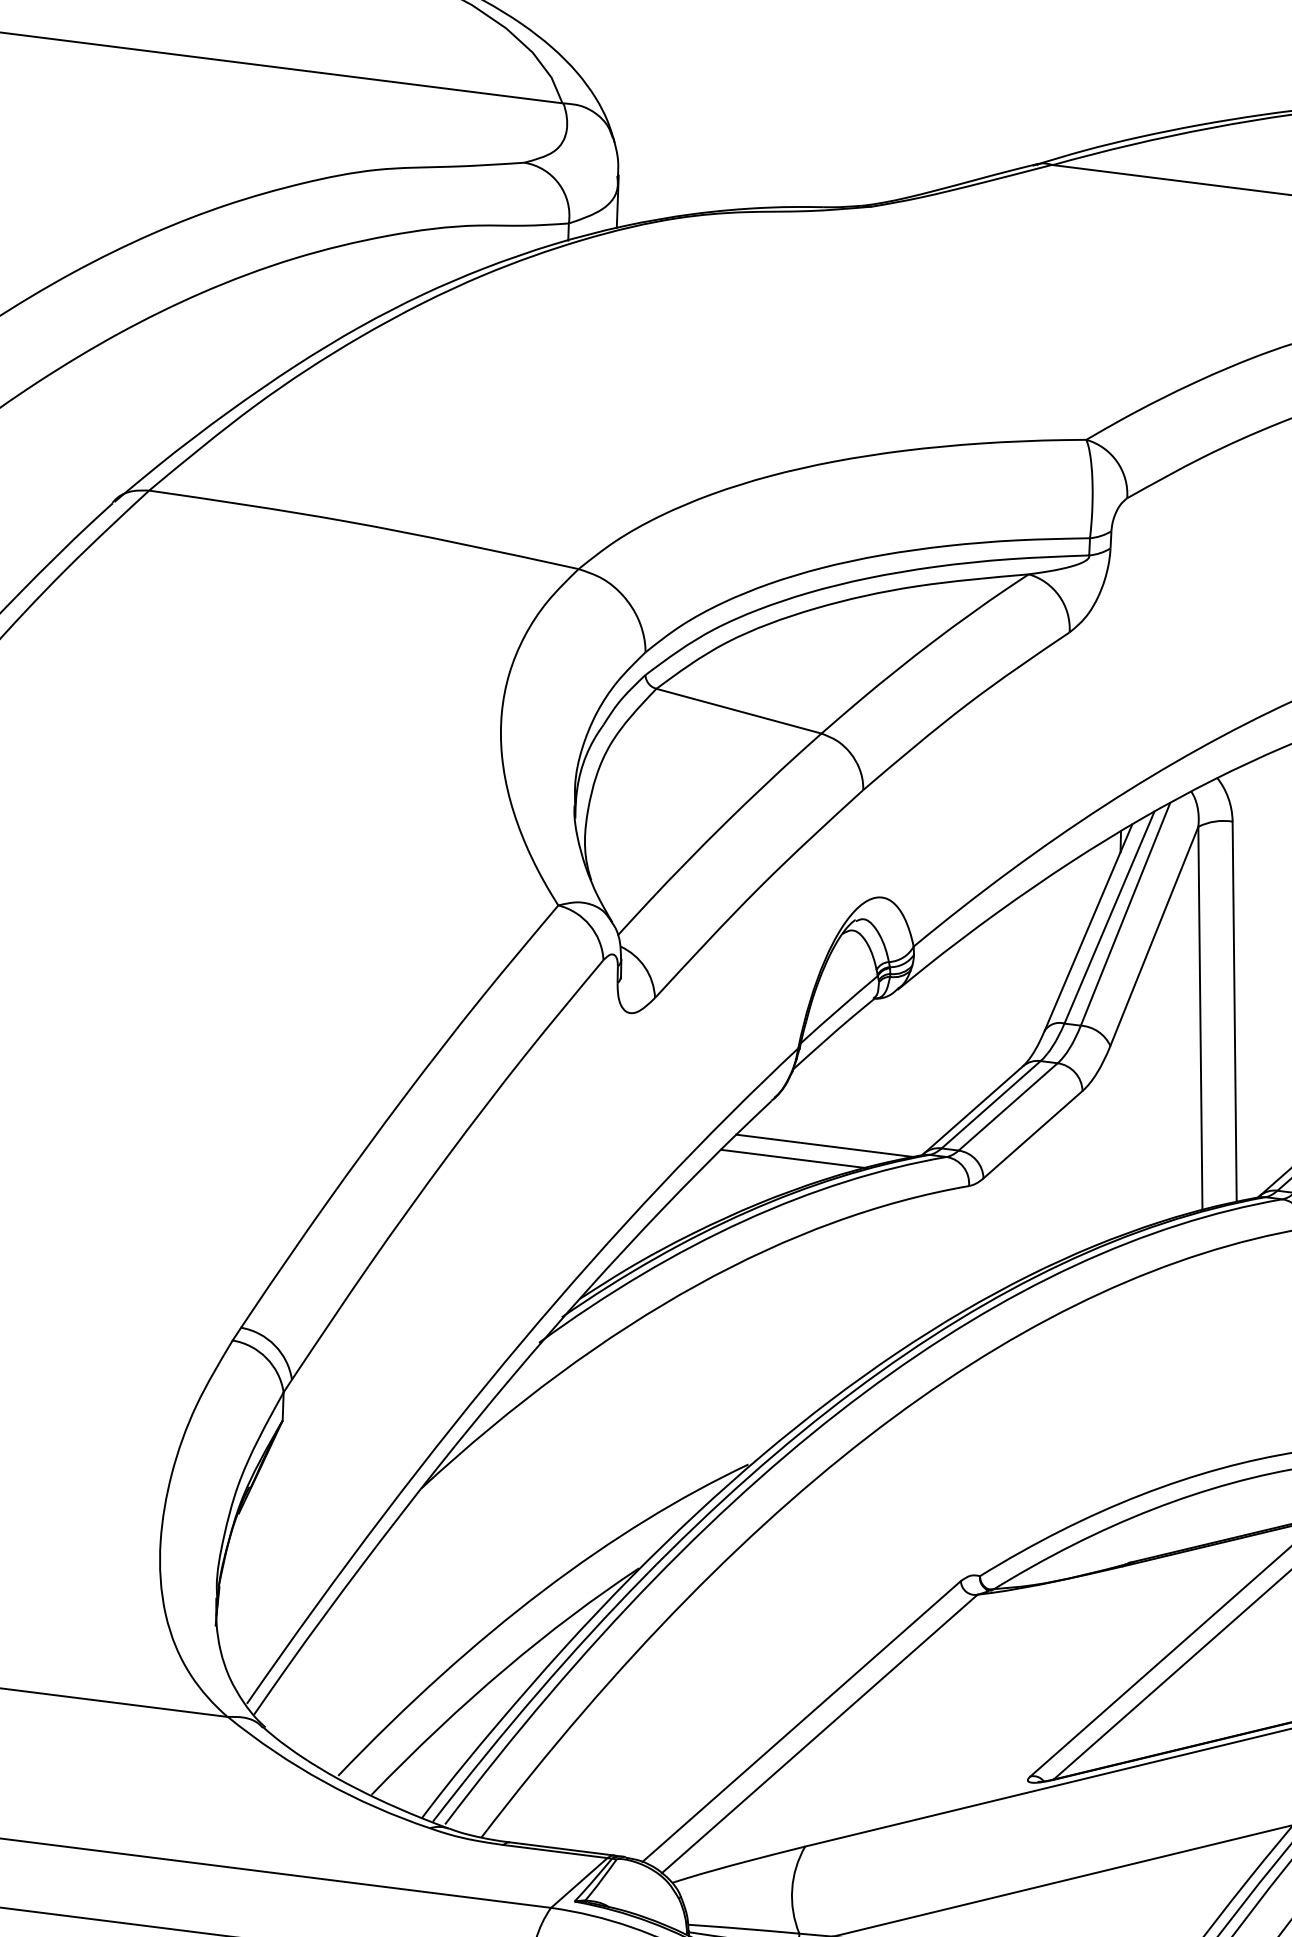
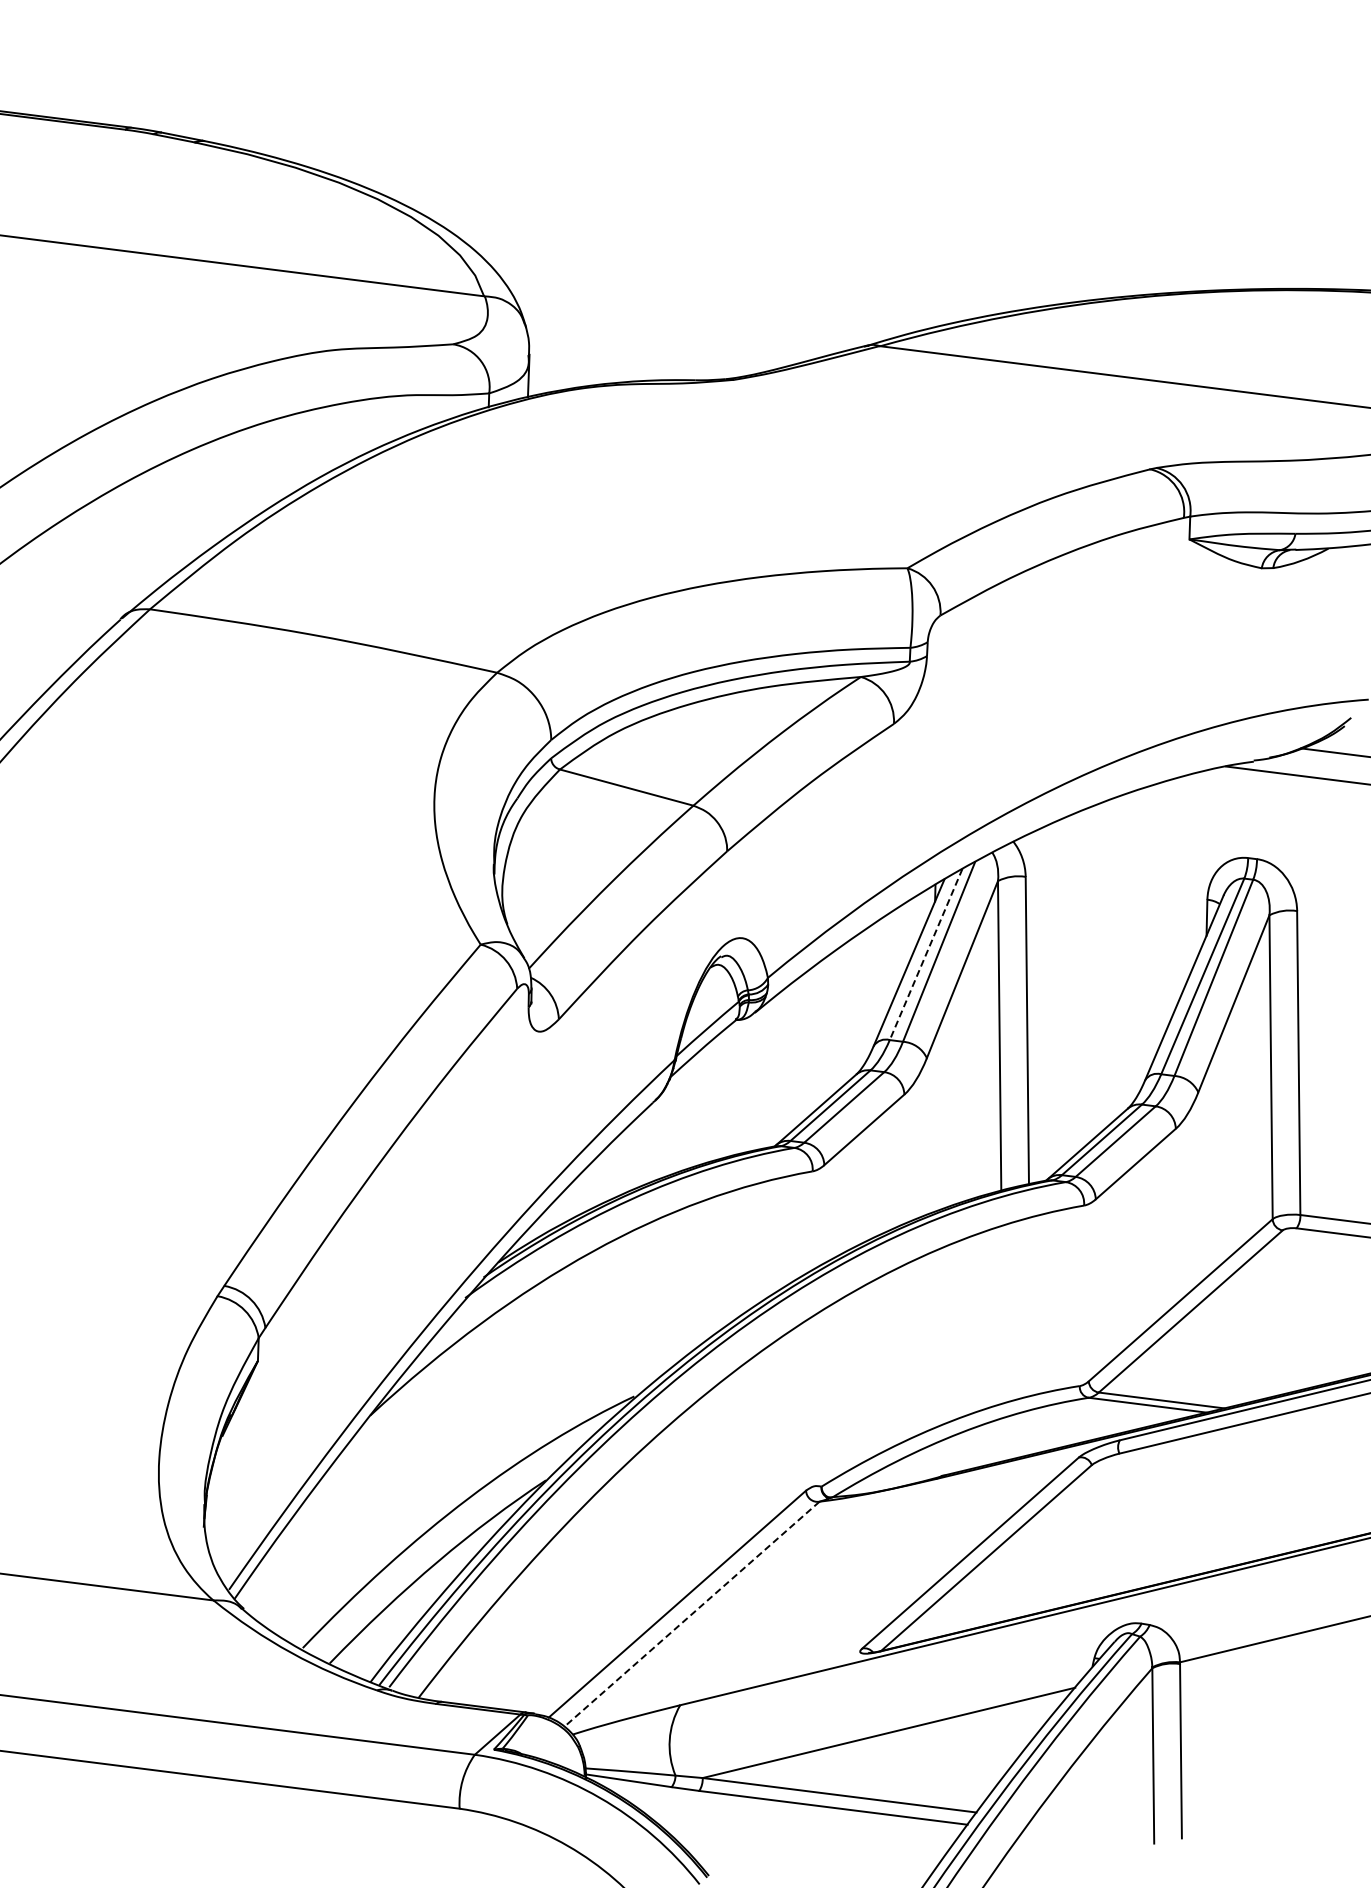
line: (1109, 917) -> (926, 954), solid -> dashed
line: (824, 1145) -> (695, 1138), removed
line: (793, 1158) -> (670, 1149), removed
line: (819, 1734) -> (691, 1614), solid -> dashed

